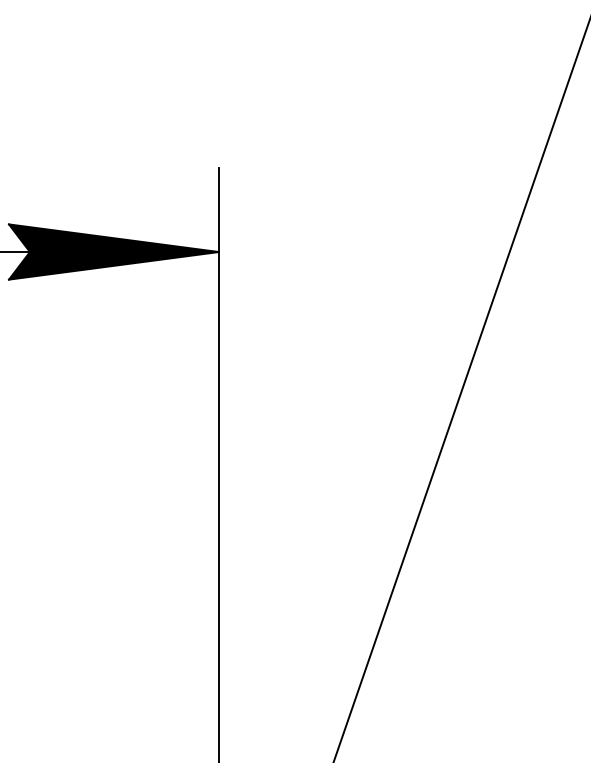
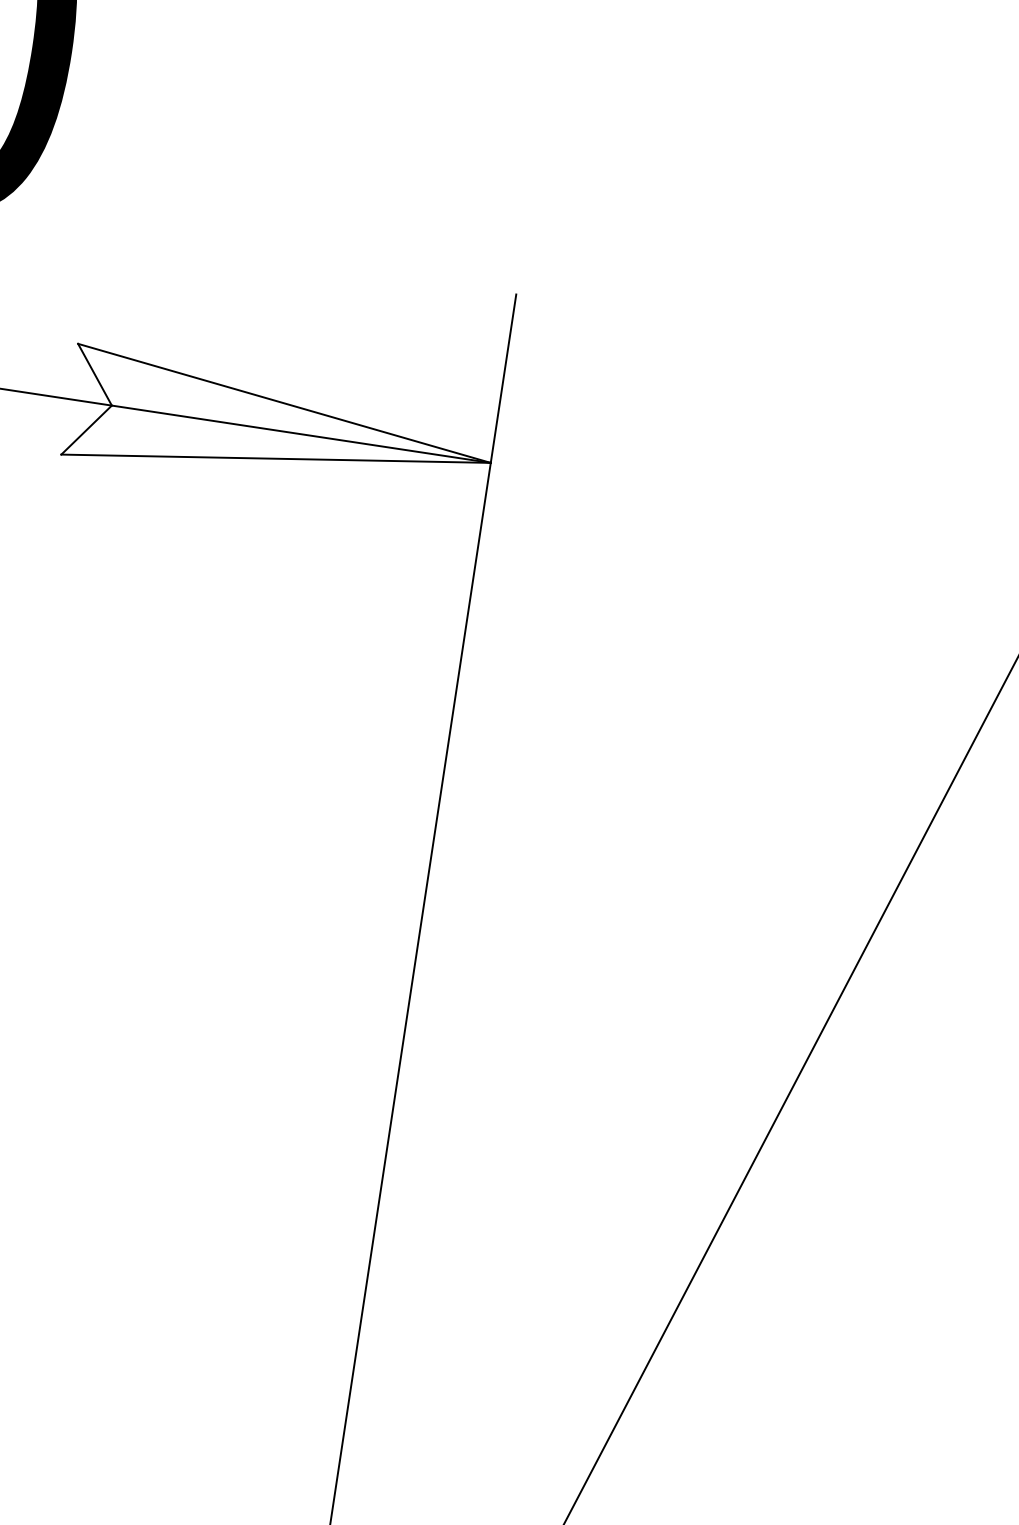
fill: (114, 251) -> (281, 430), removed

